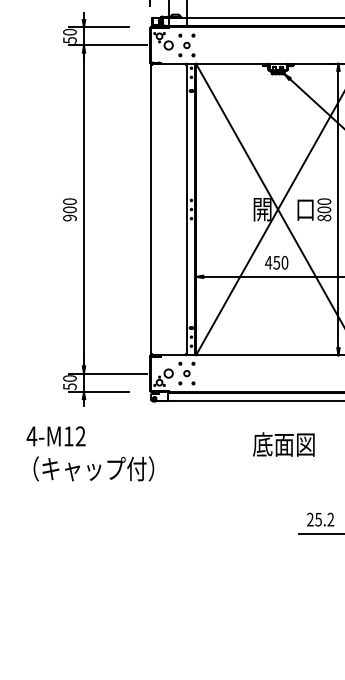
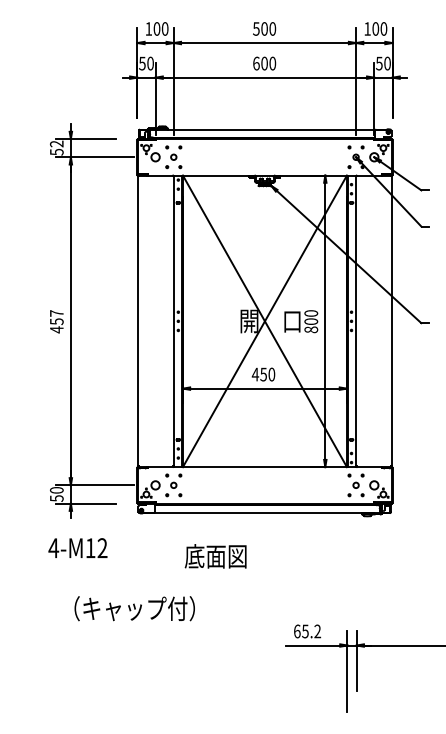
text: (69, 31) -> (56, 143), 50 -> 52
text: (69, 209) -> (56, 321), 900 -> 457
text: (55, 435) -> (77, 547), moved
text: (283, 444) -> (215, 556), moved
text: (93, 468) -> (134, 608), moved
text: (310, 519) -> (297, 631), 25.2 -> 65.2

